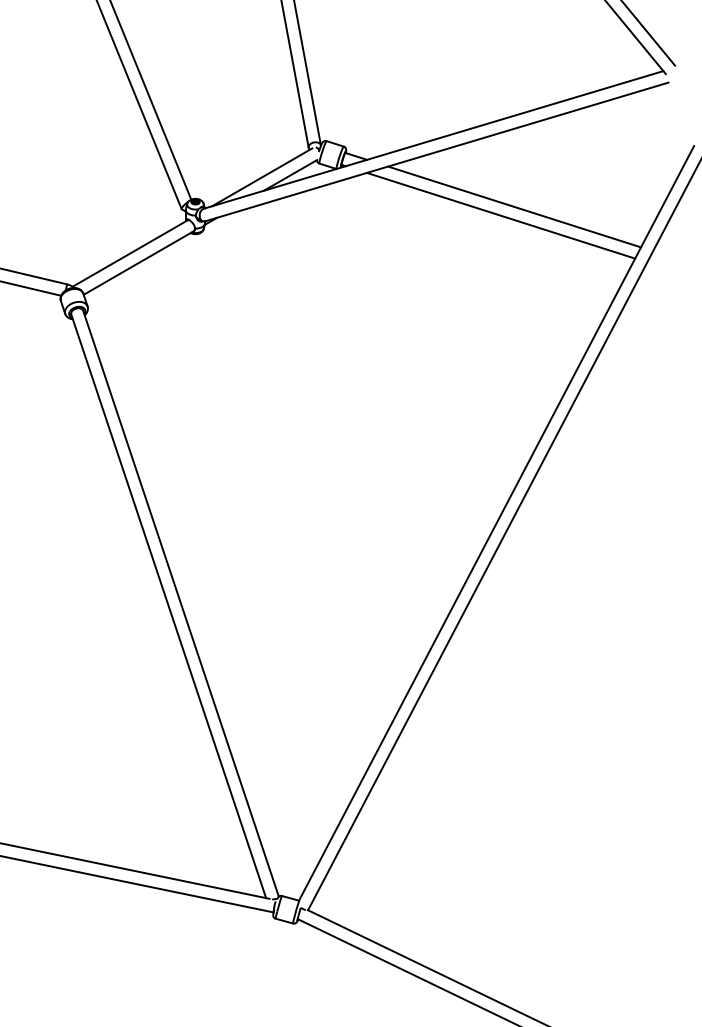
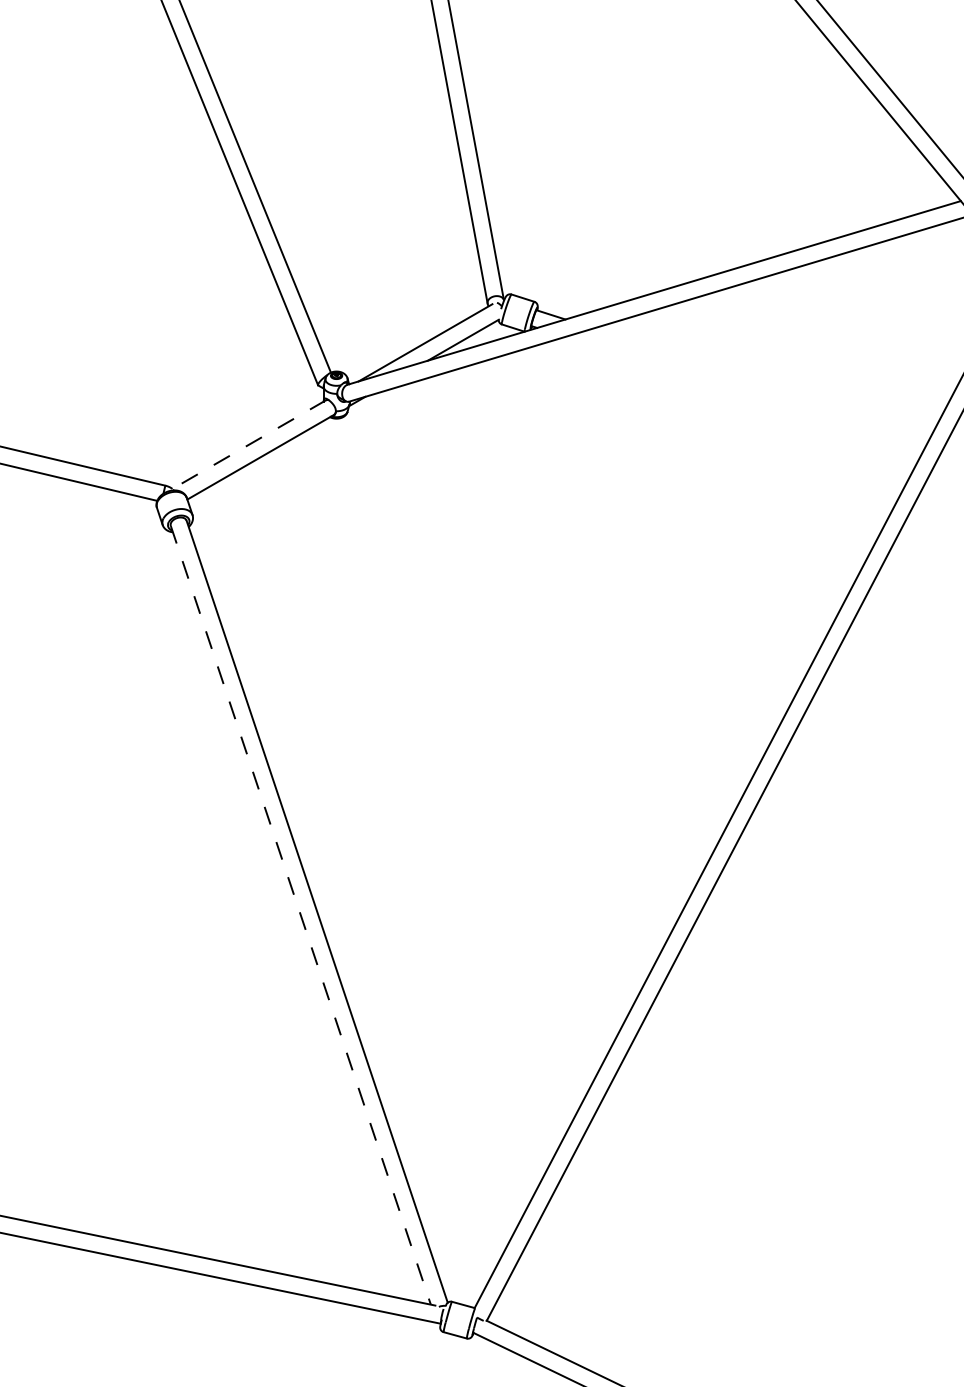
line: (514, 207) -> (762, 382), removed
line: (501, 215) -> (744, 393), removed
line: (130, 253) -> (249, 444), solid -> dashed
line: (169, 606) -> (301, 915), solid -> dashed

